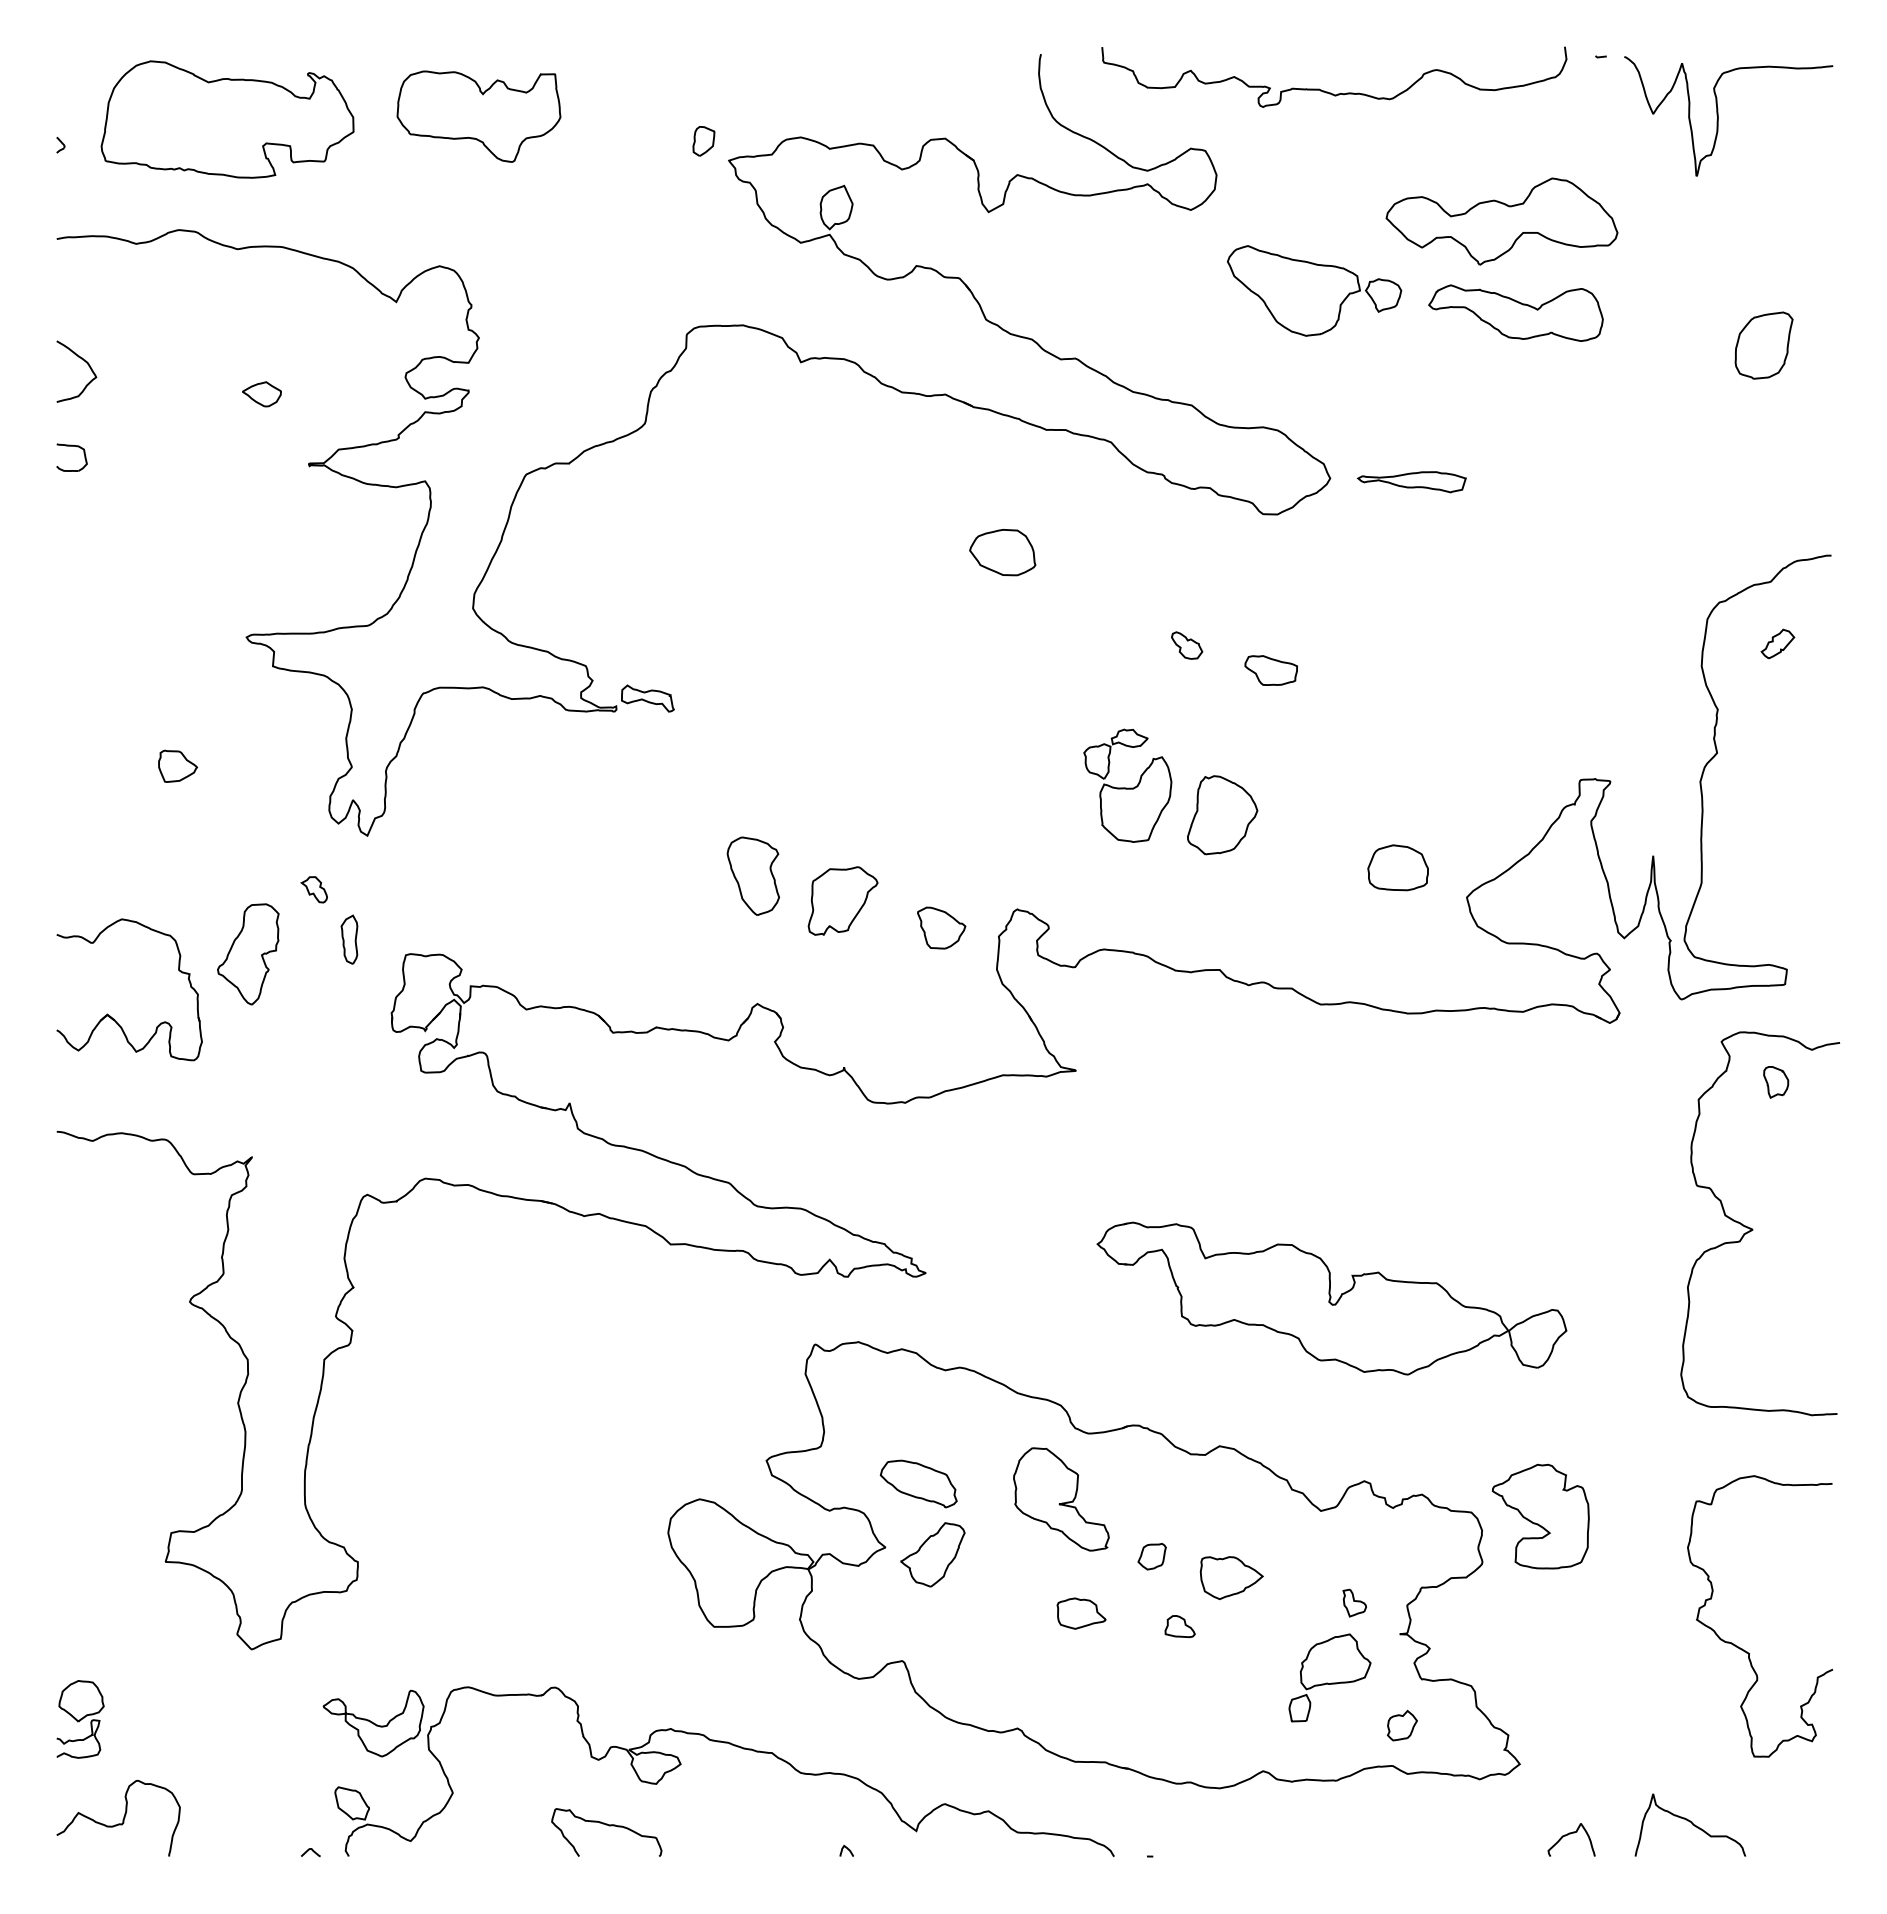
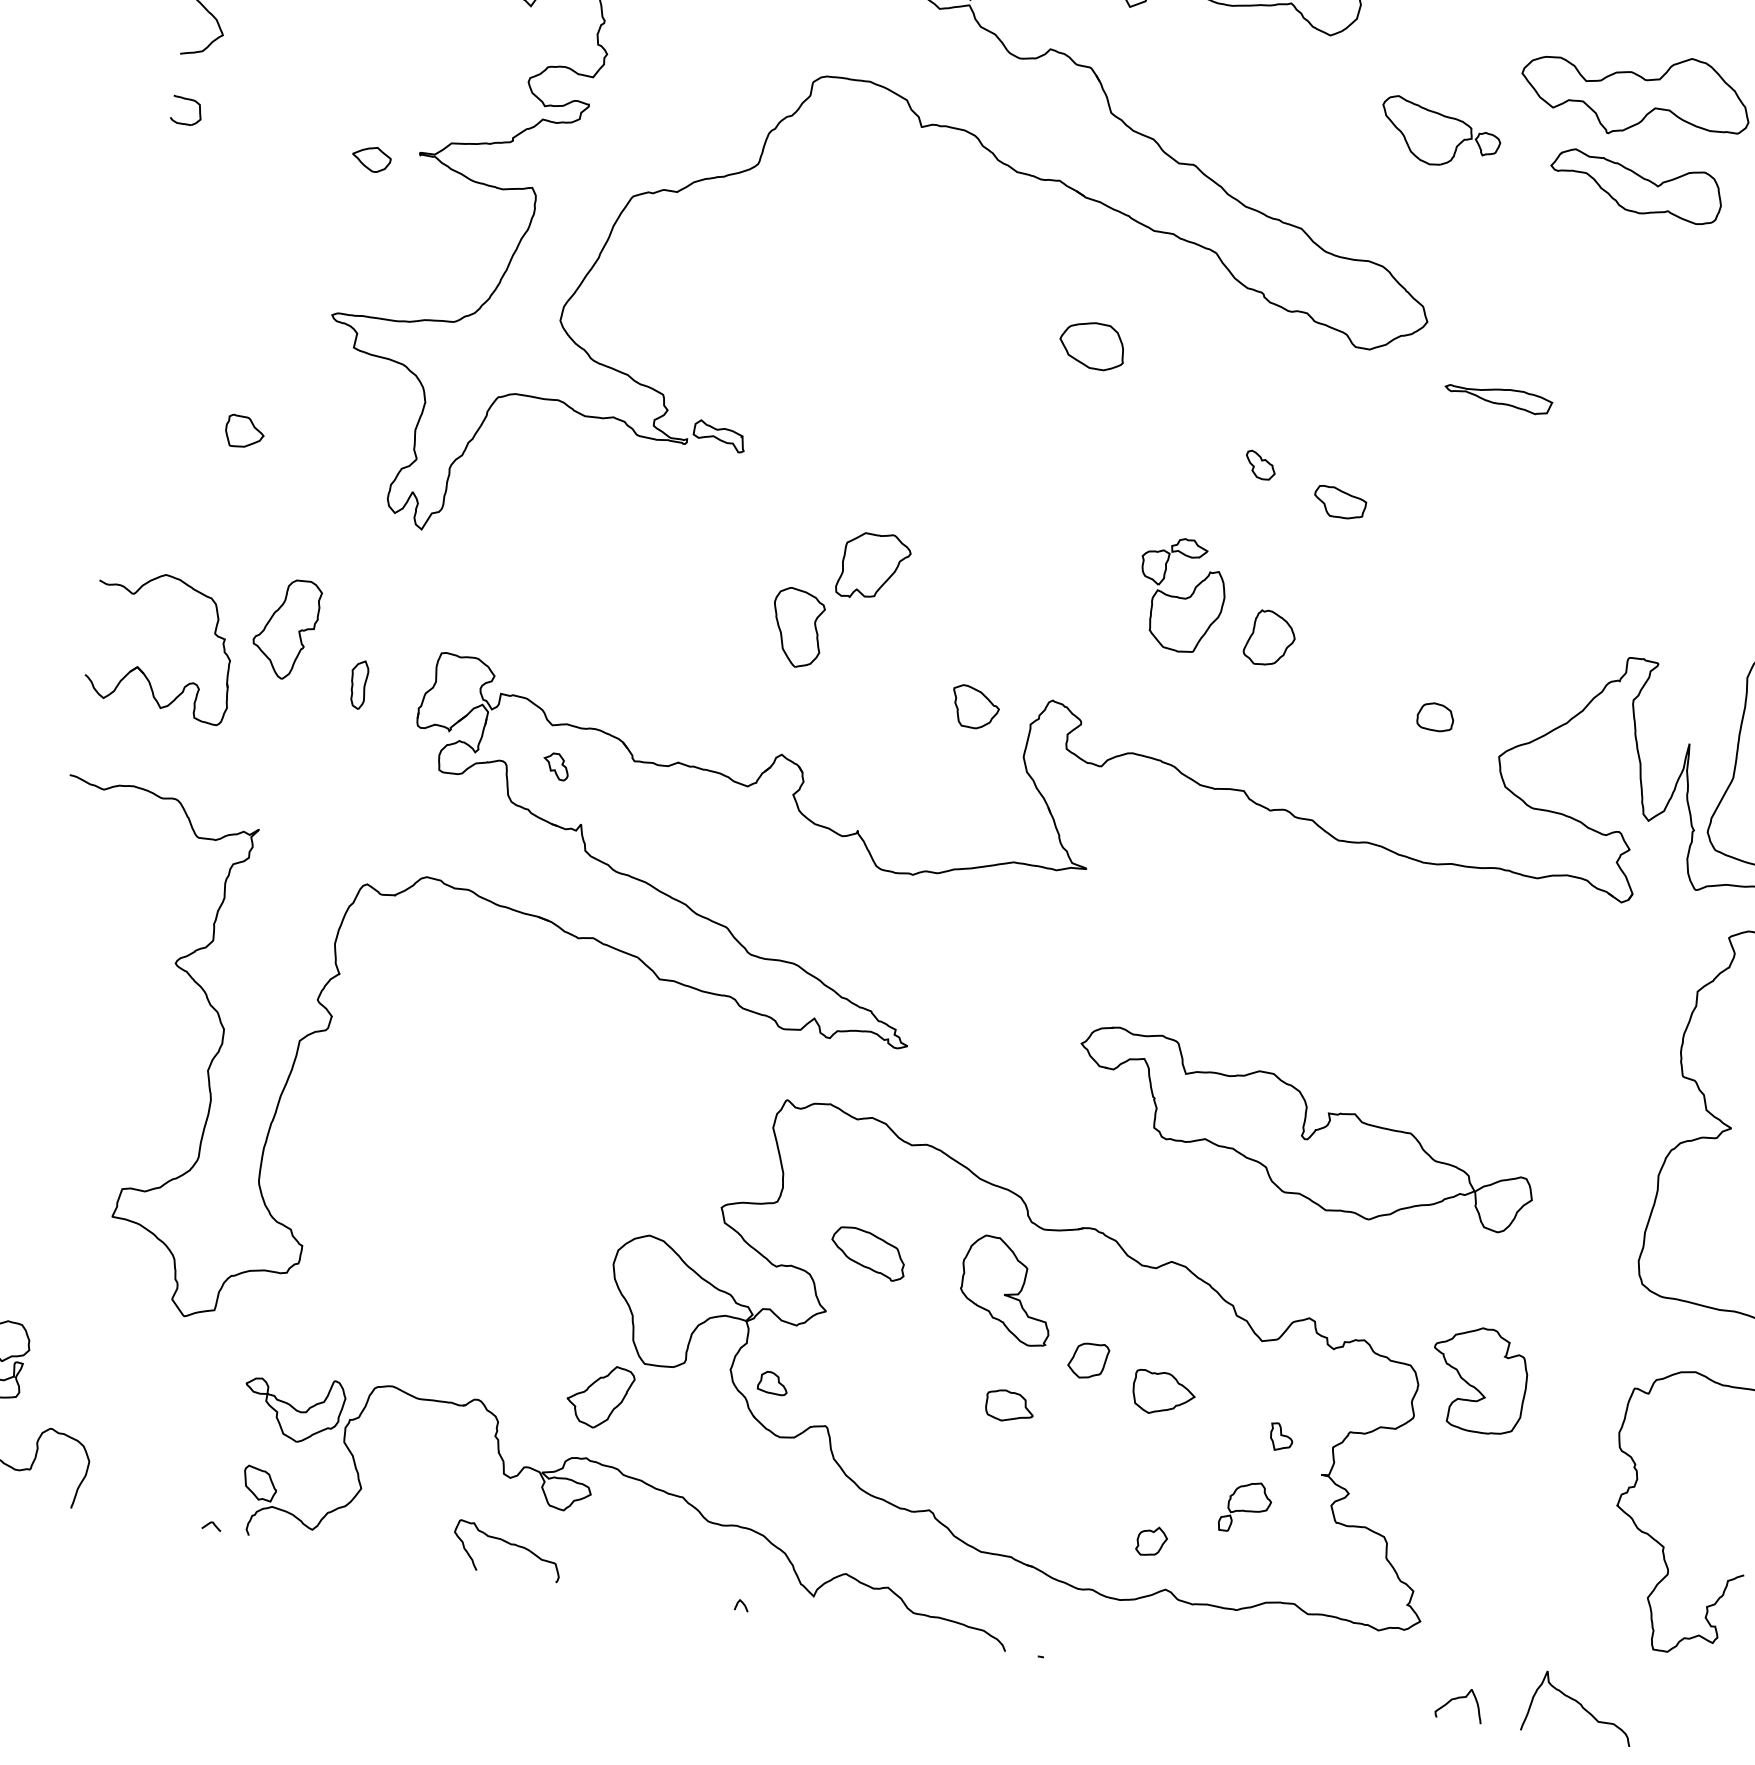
part: (1314, 290) -> (1440, 133), size x0.7
part: (261, 394) -> (371, 159), moved
part: (1411, 482) -> (1497, 398), moved
part: (1222, 815) -> (1269, 638), size x0.7
part: (1397, 867) -> (1435, 716), size x0.6
part: (313, 889) -> (555, 766), moved
part: (842, 900) -> (873, 565), moved
part: (349, 939) -> (358, 684), moved
part: (932, 1554) -> (599, 1396), moved
part: (1151, 1556) -> (1087, 1360), size x1.4
part: (1179, 1626) -> (772, 1383), moved
part: (1329, 1677) -> (1245, 1507), size x0.6
part: (1401, 1725) -> (1151, 1541), moved

